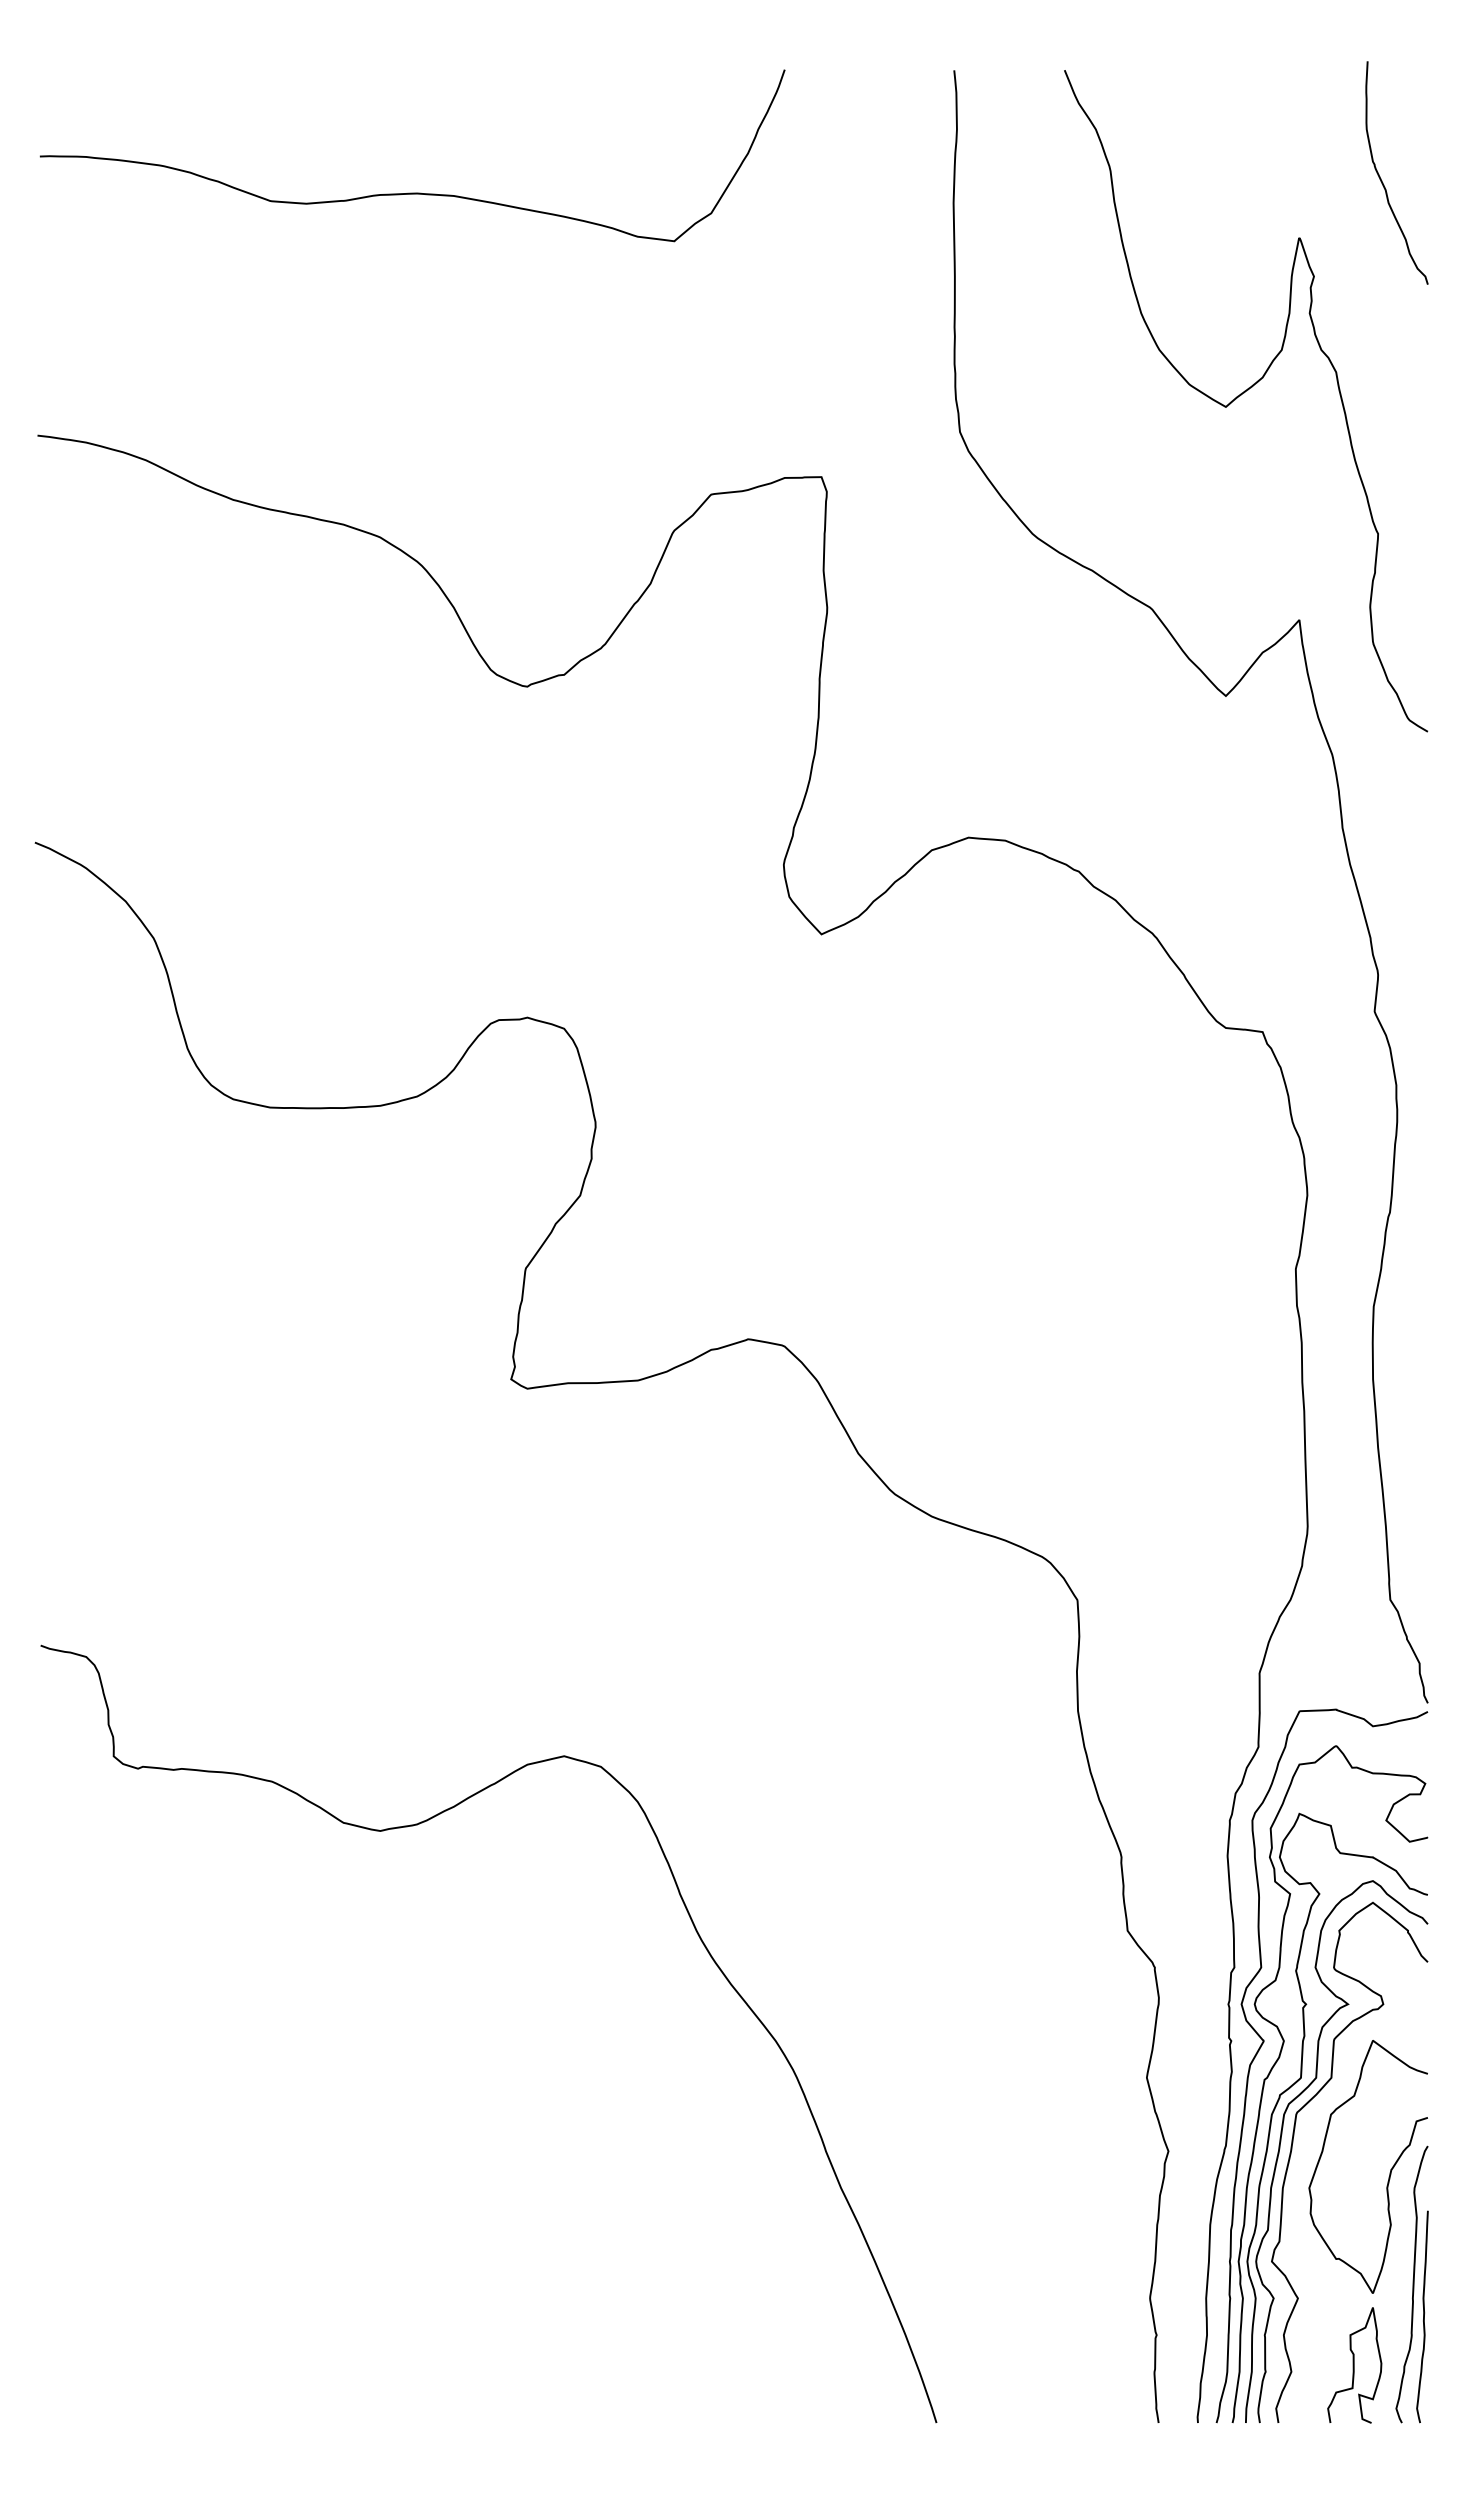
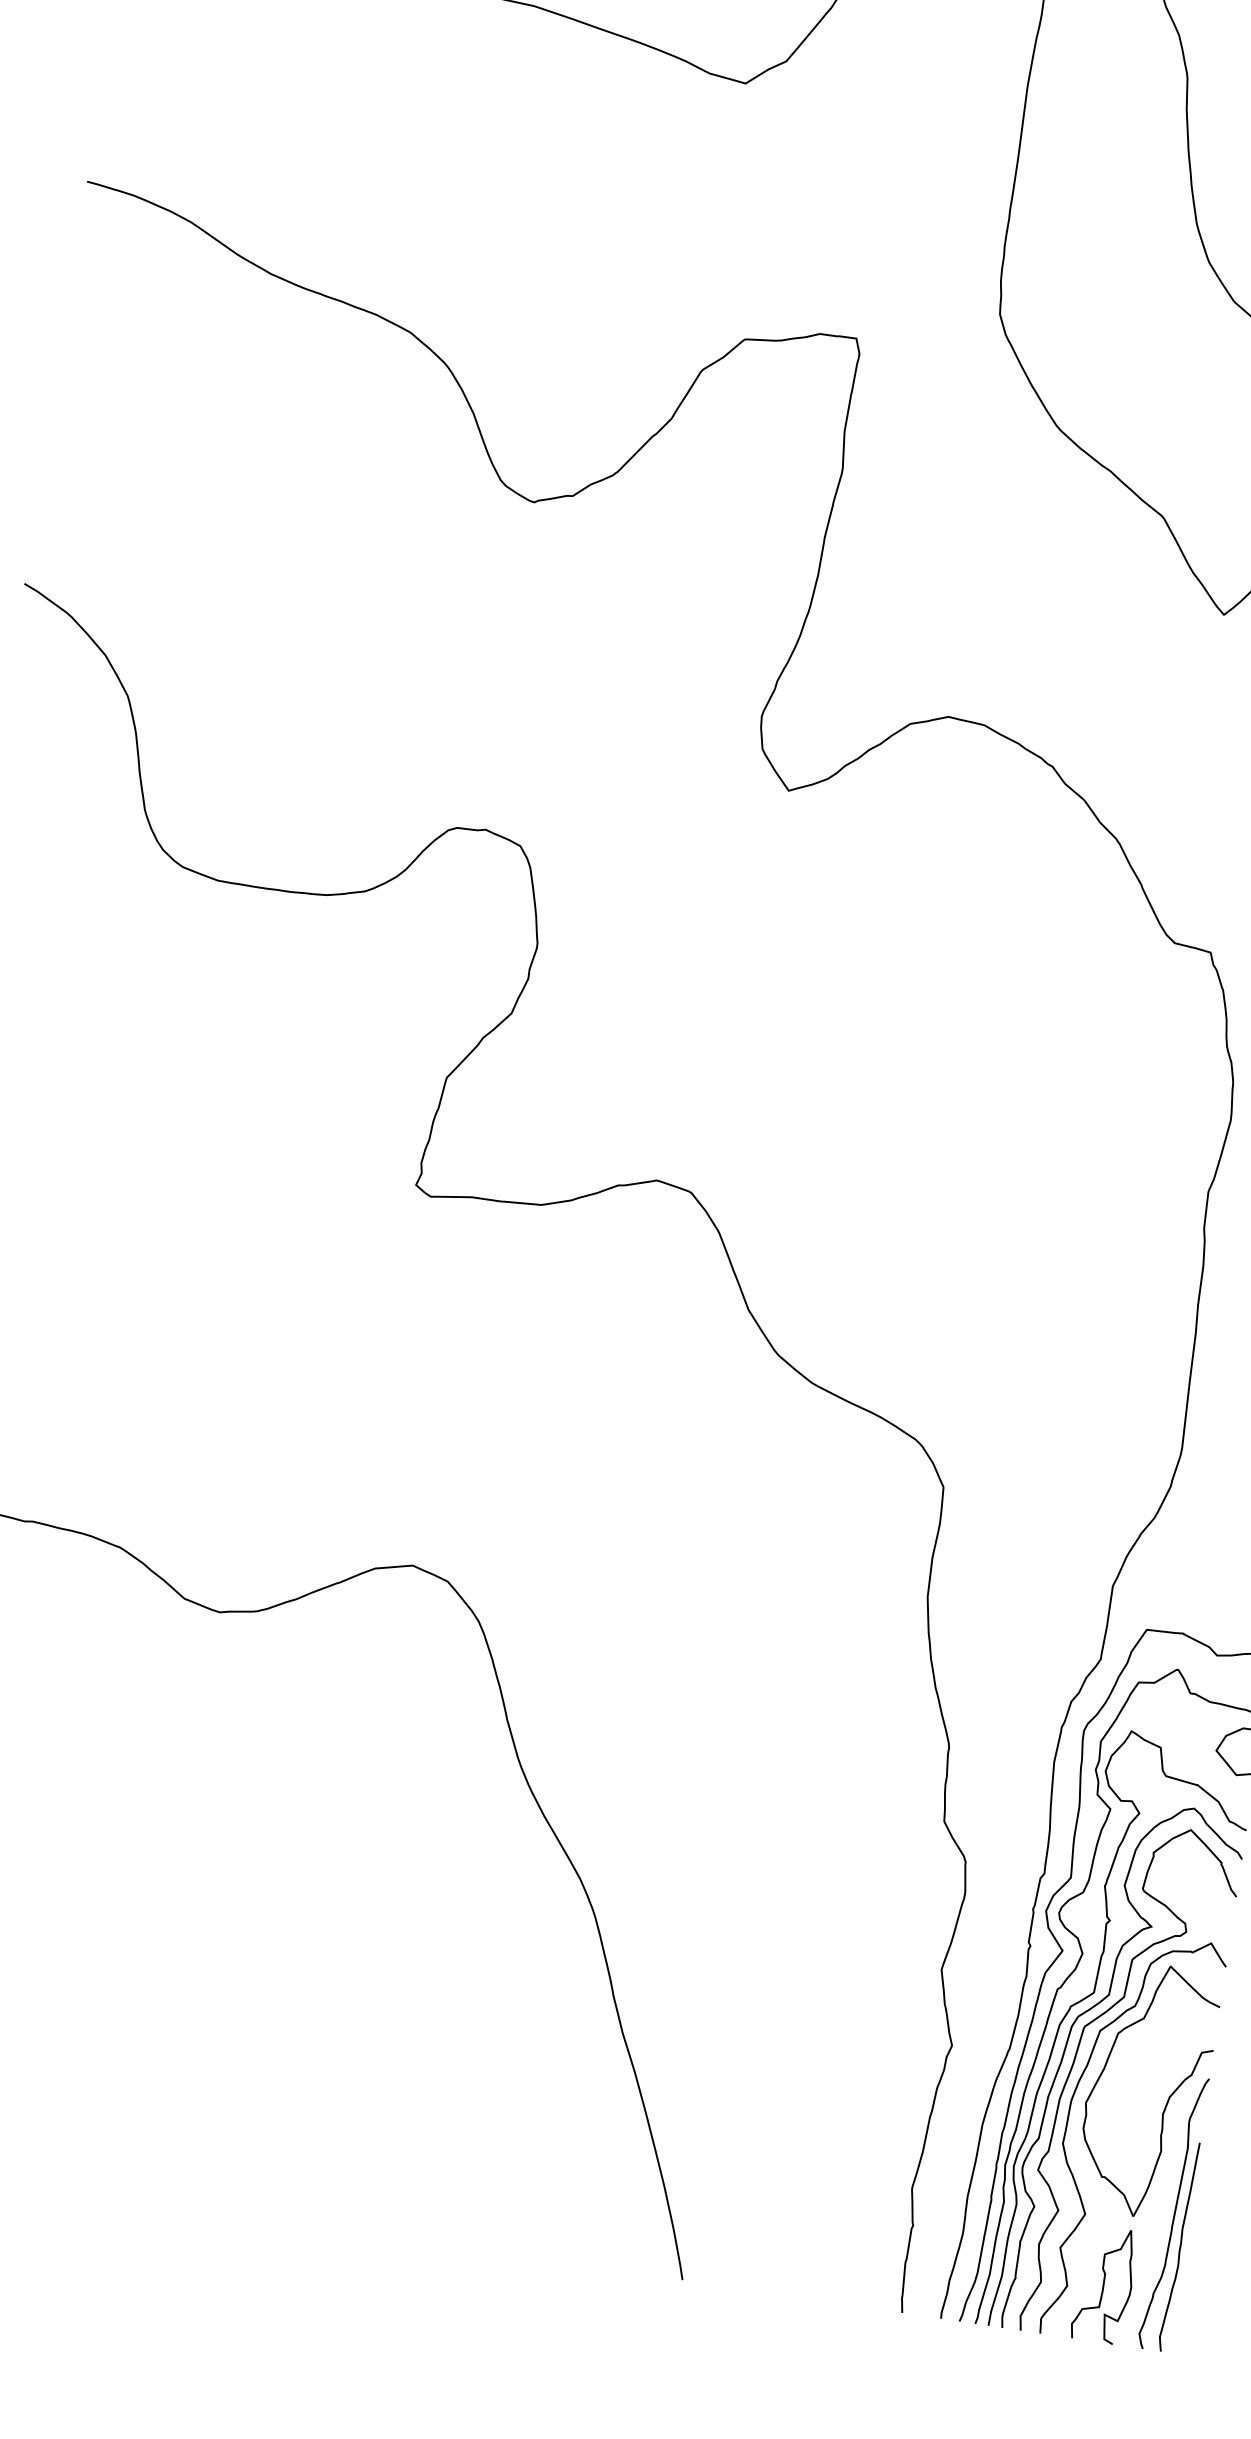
curve: (1294, 2216) -> (1067, 2128), added

